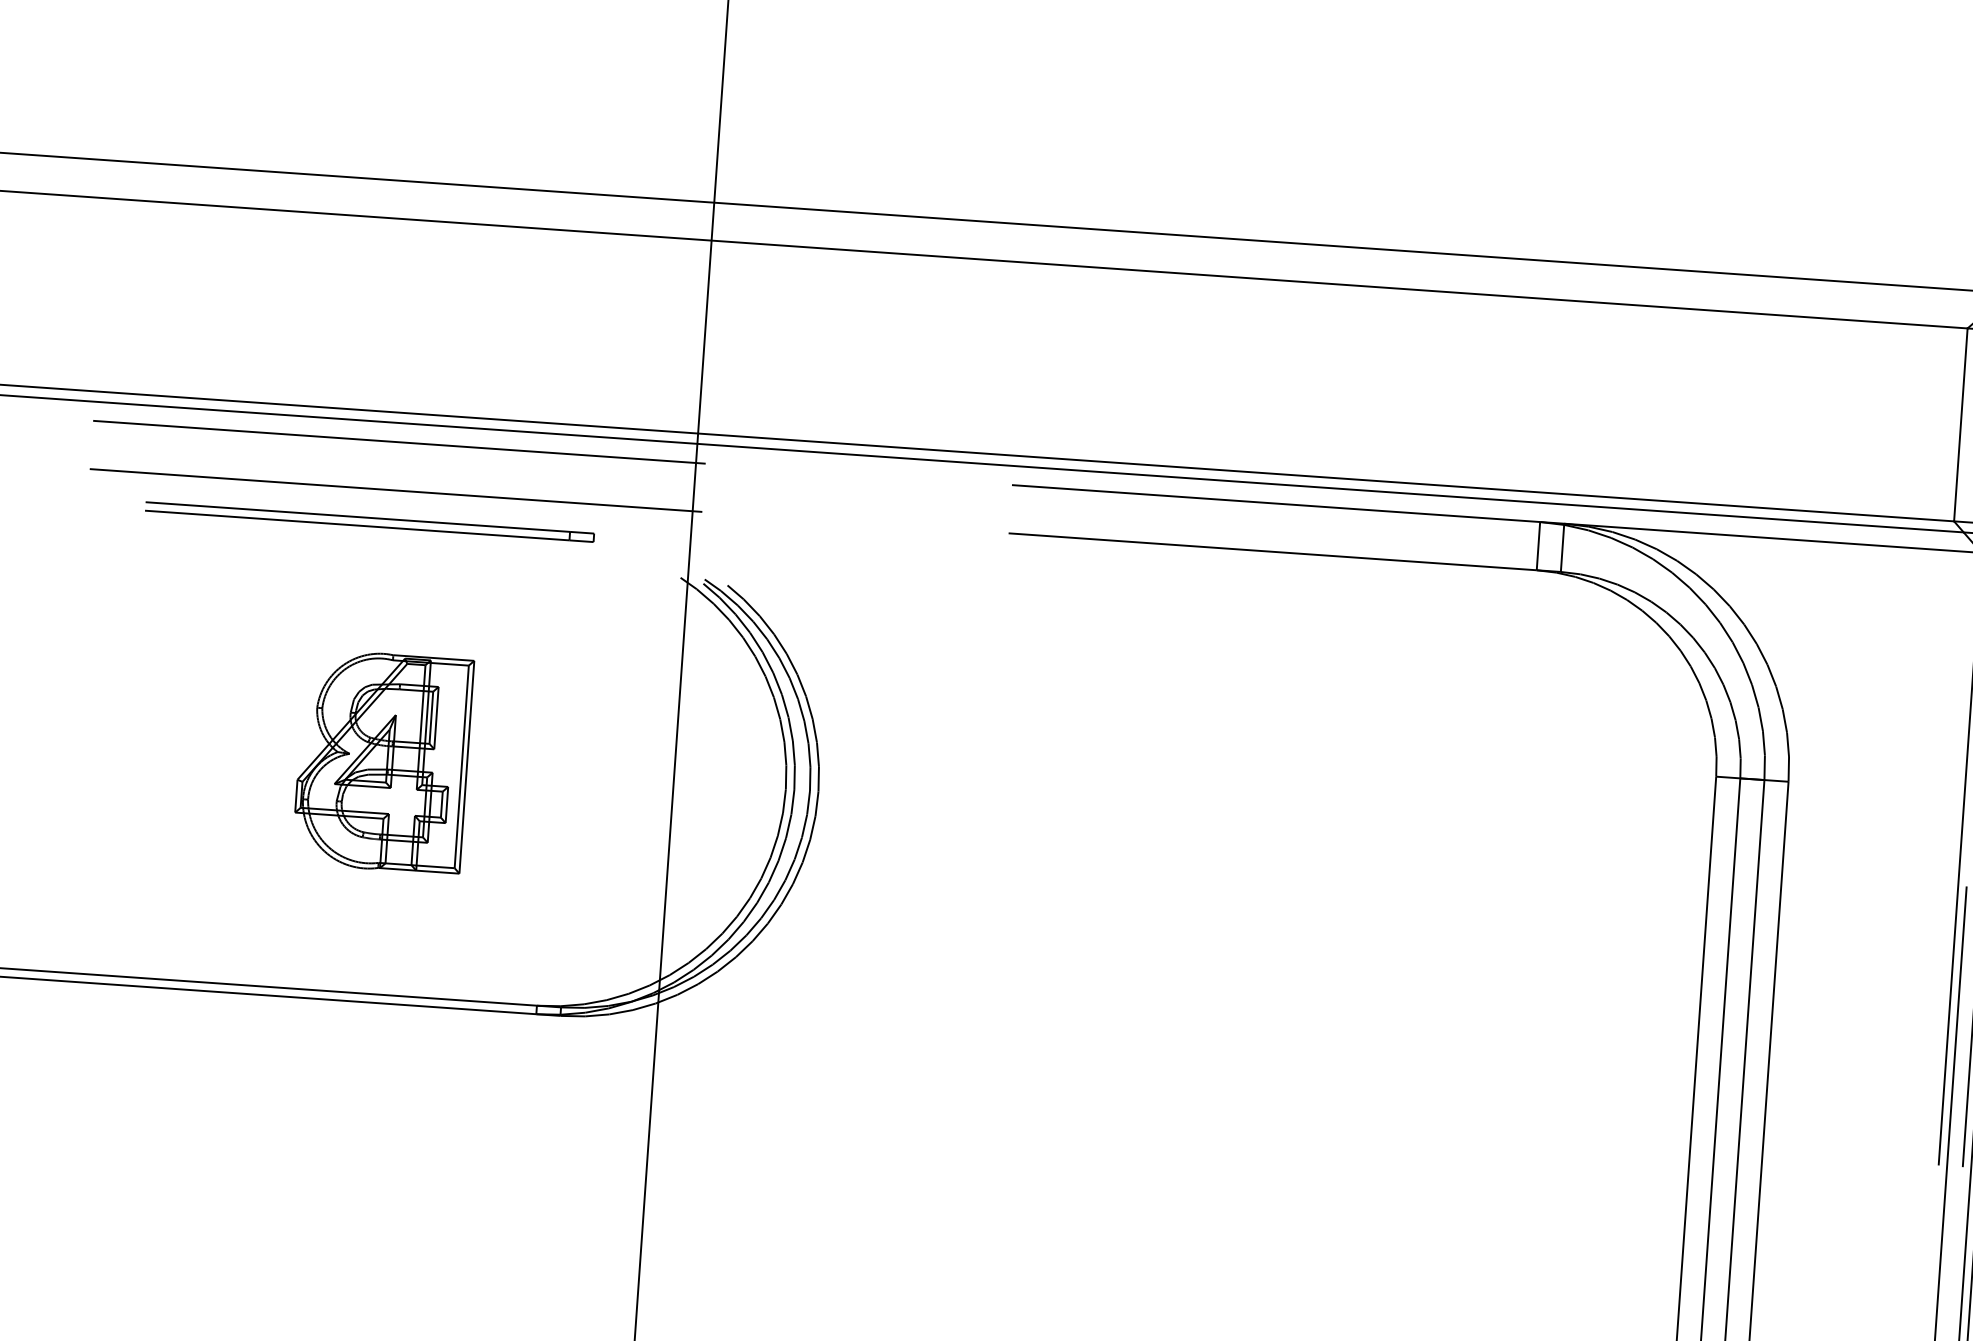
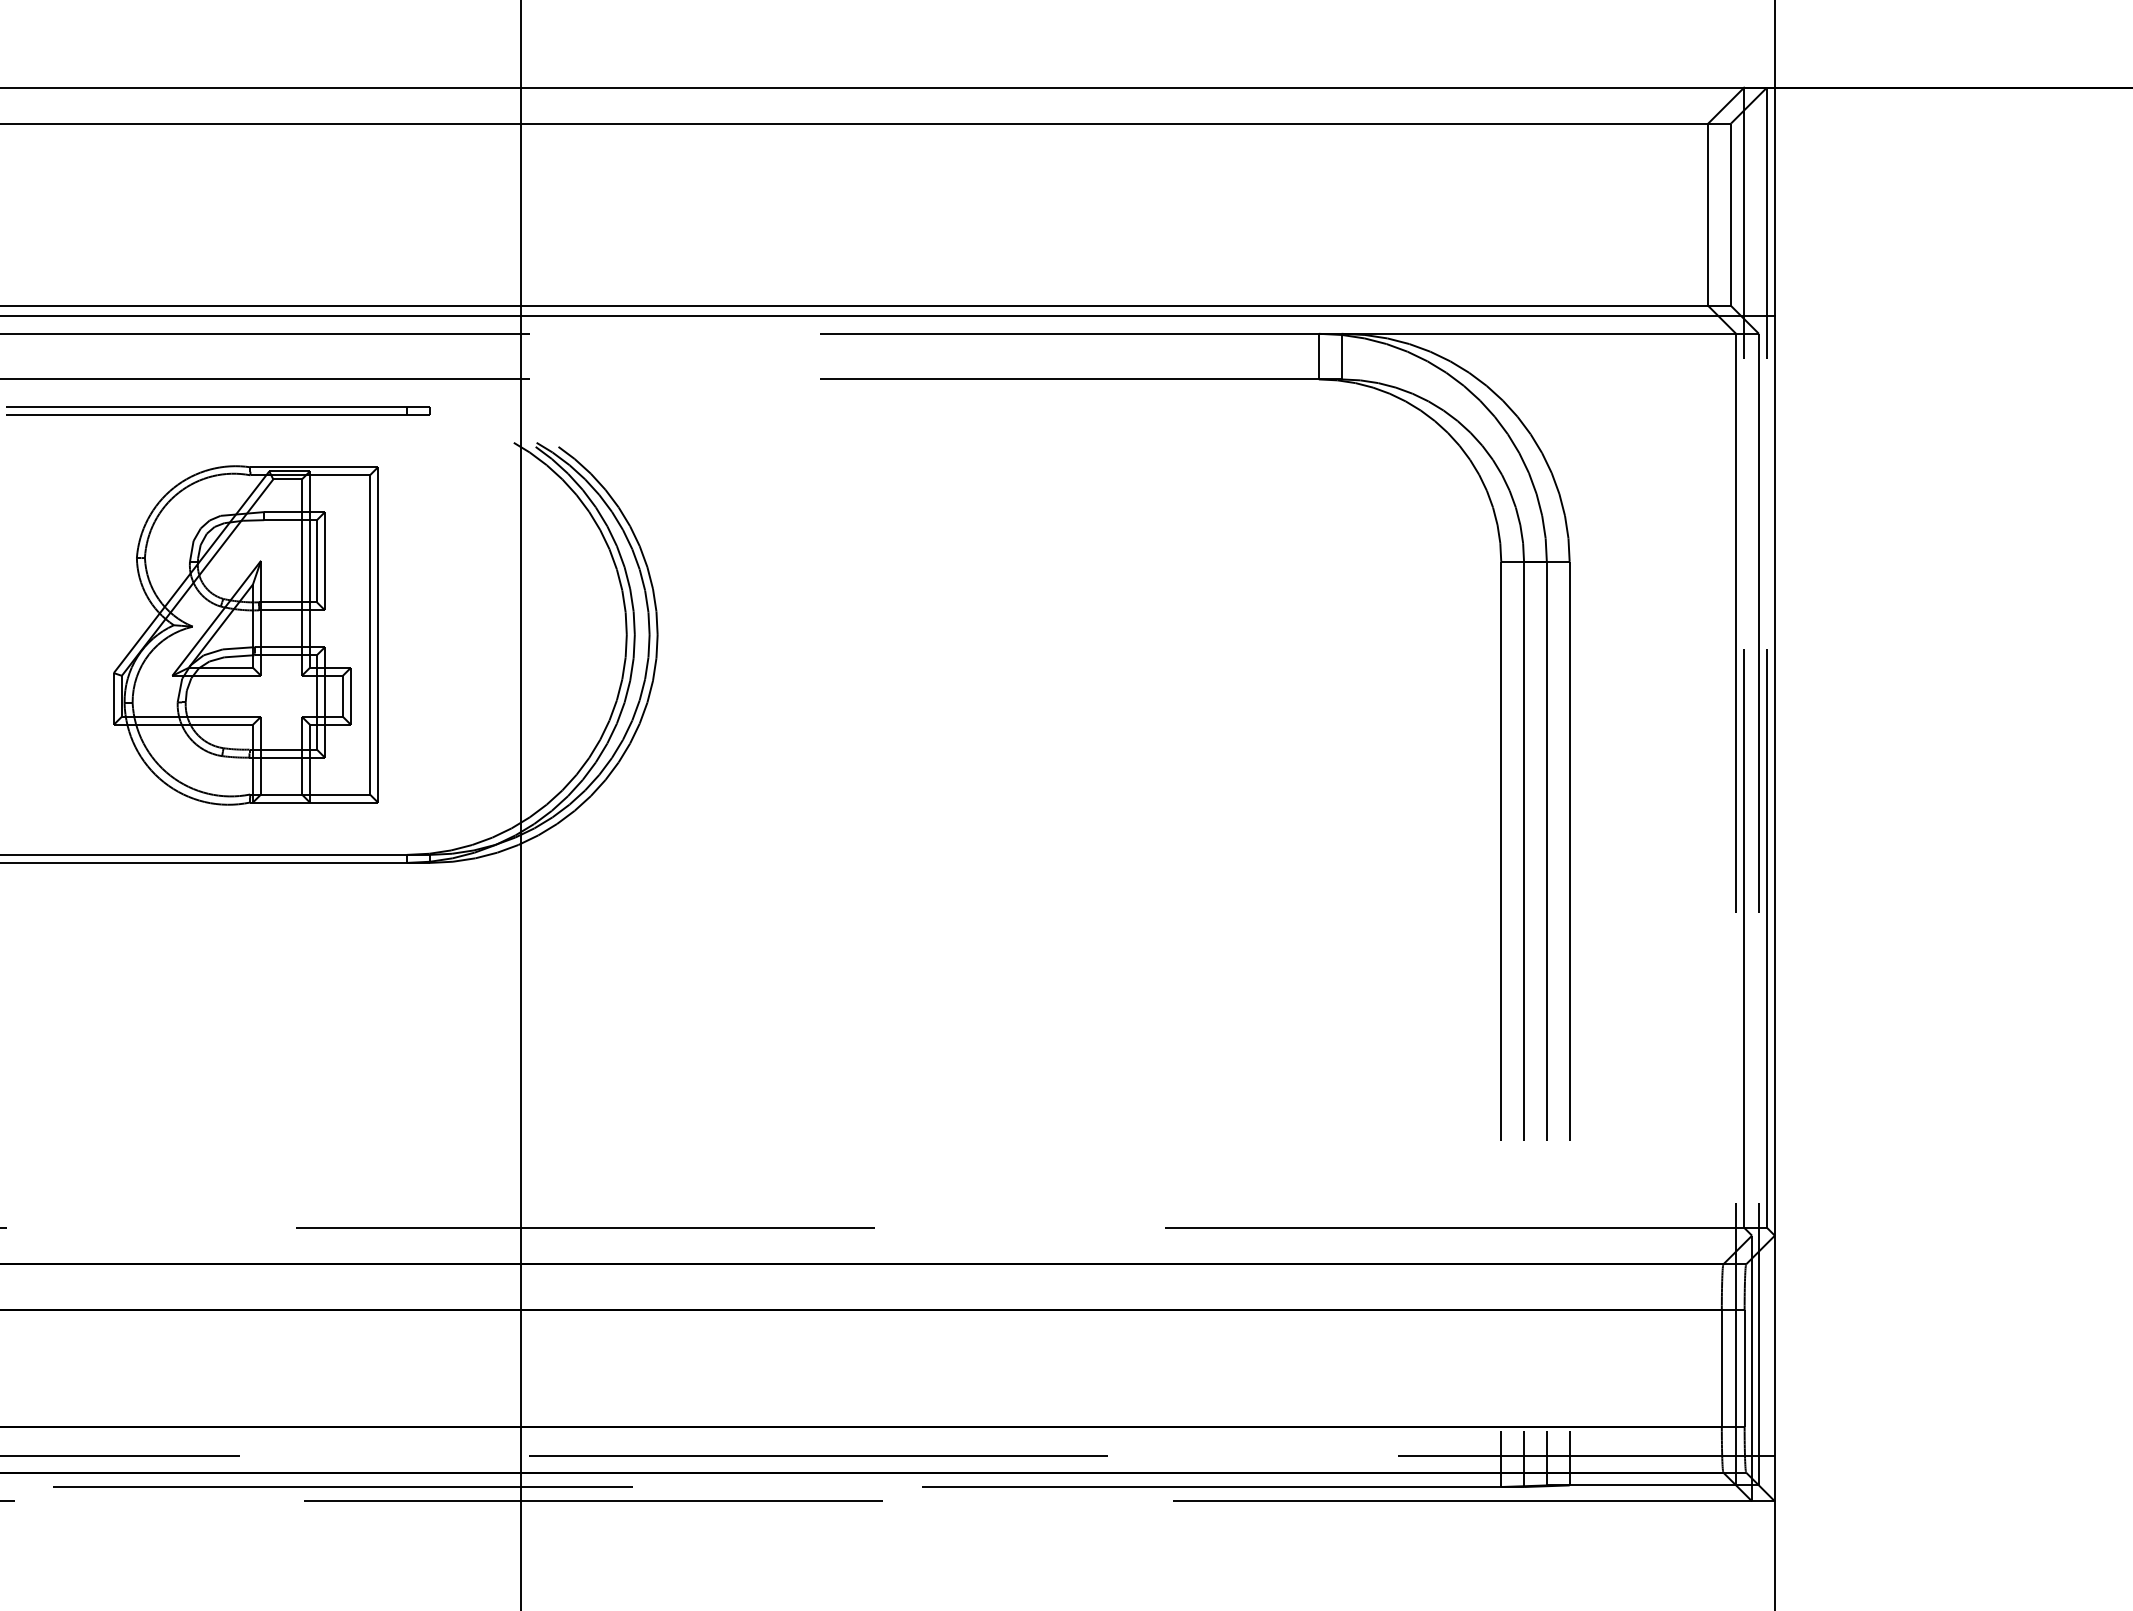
part: (382, 761) -> (245, 635), size x1.67

